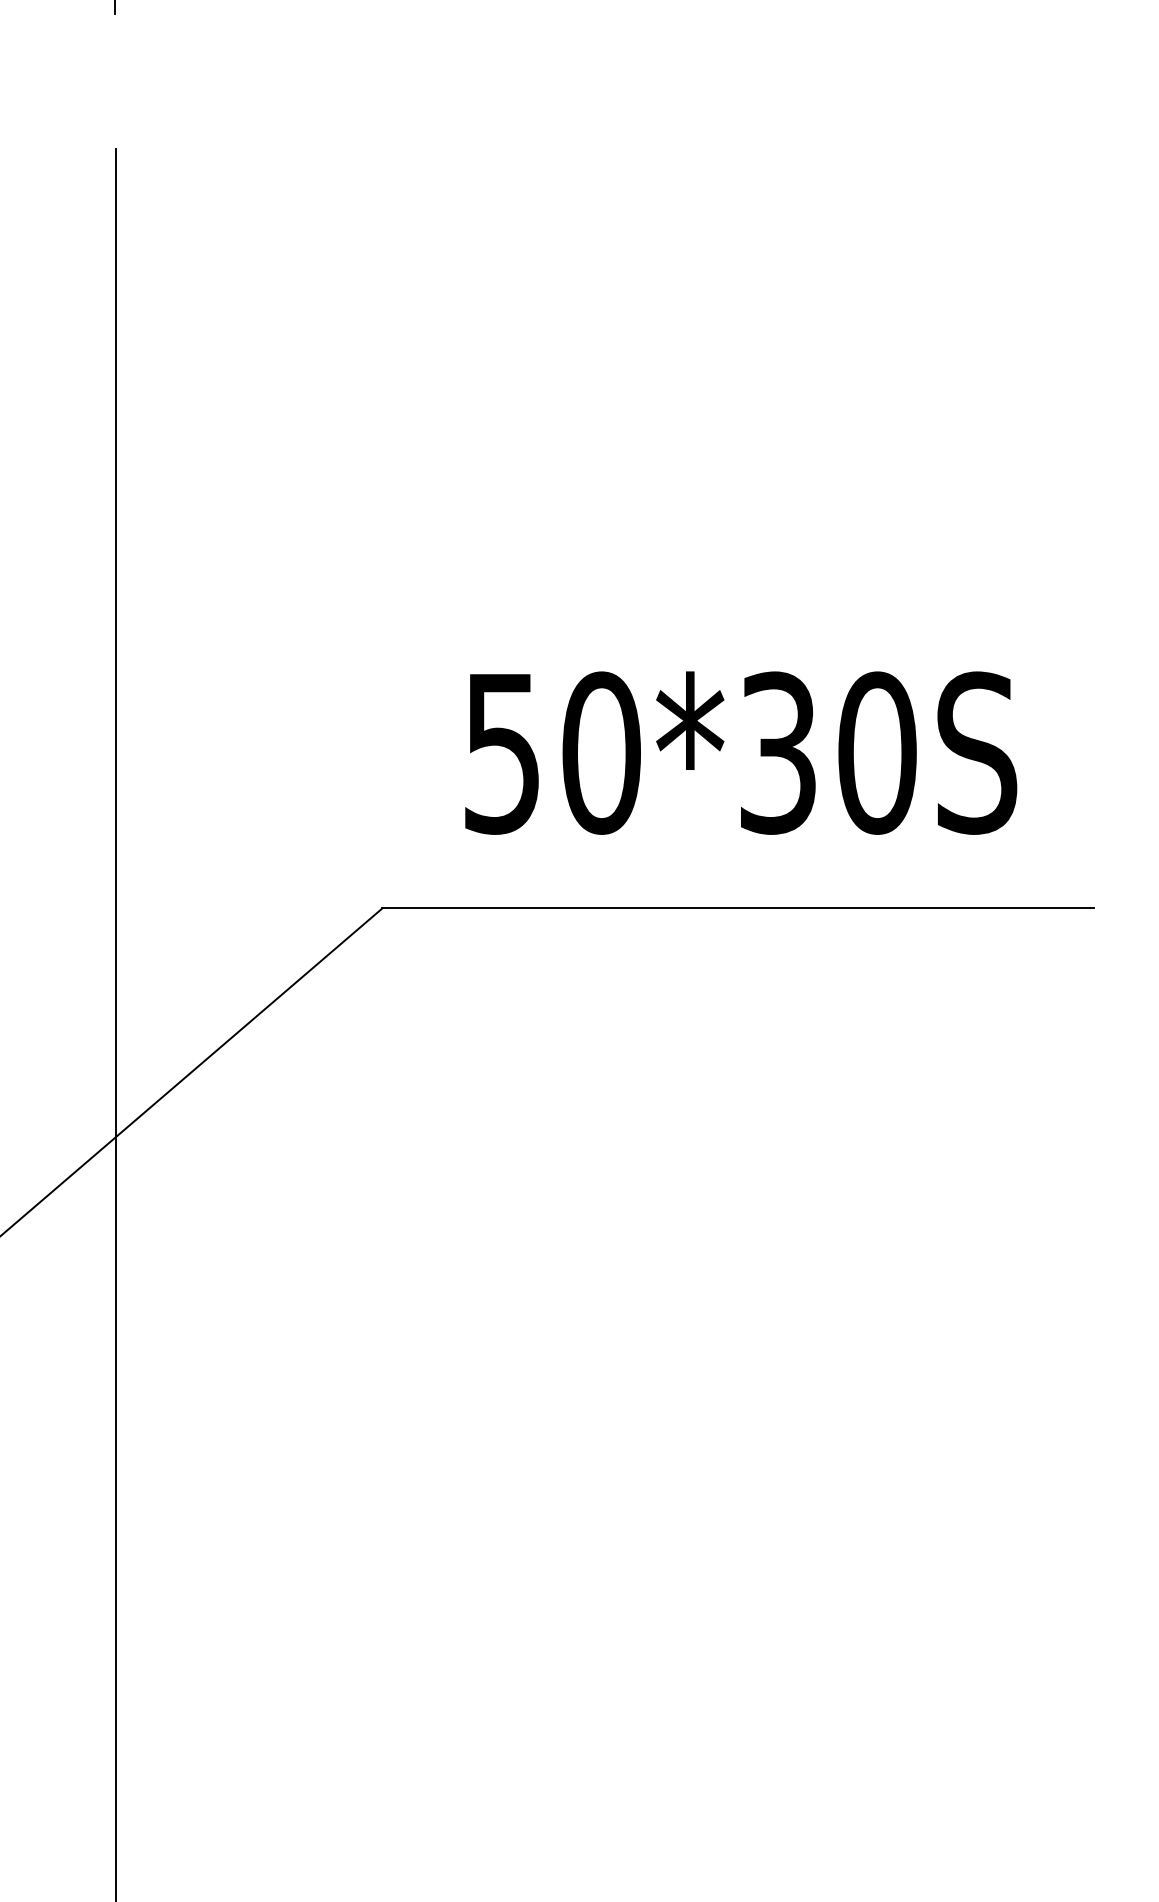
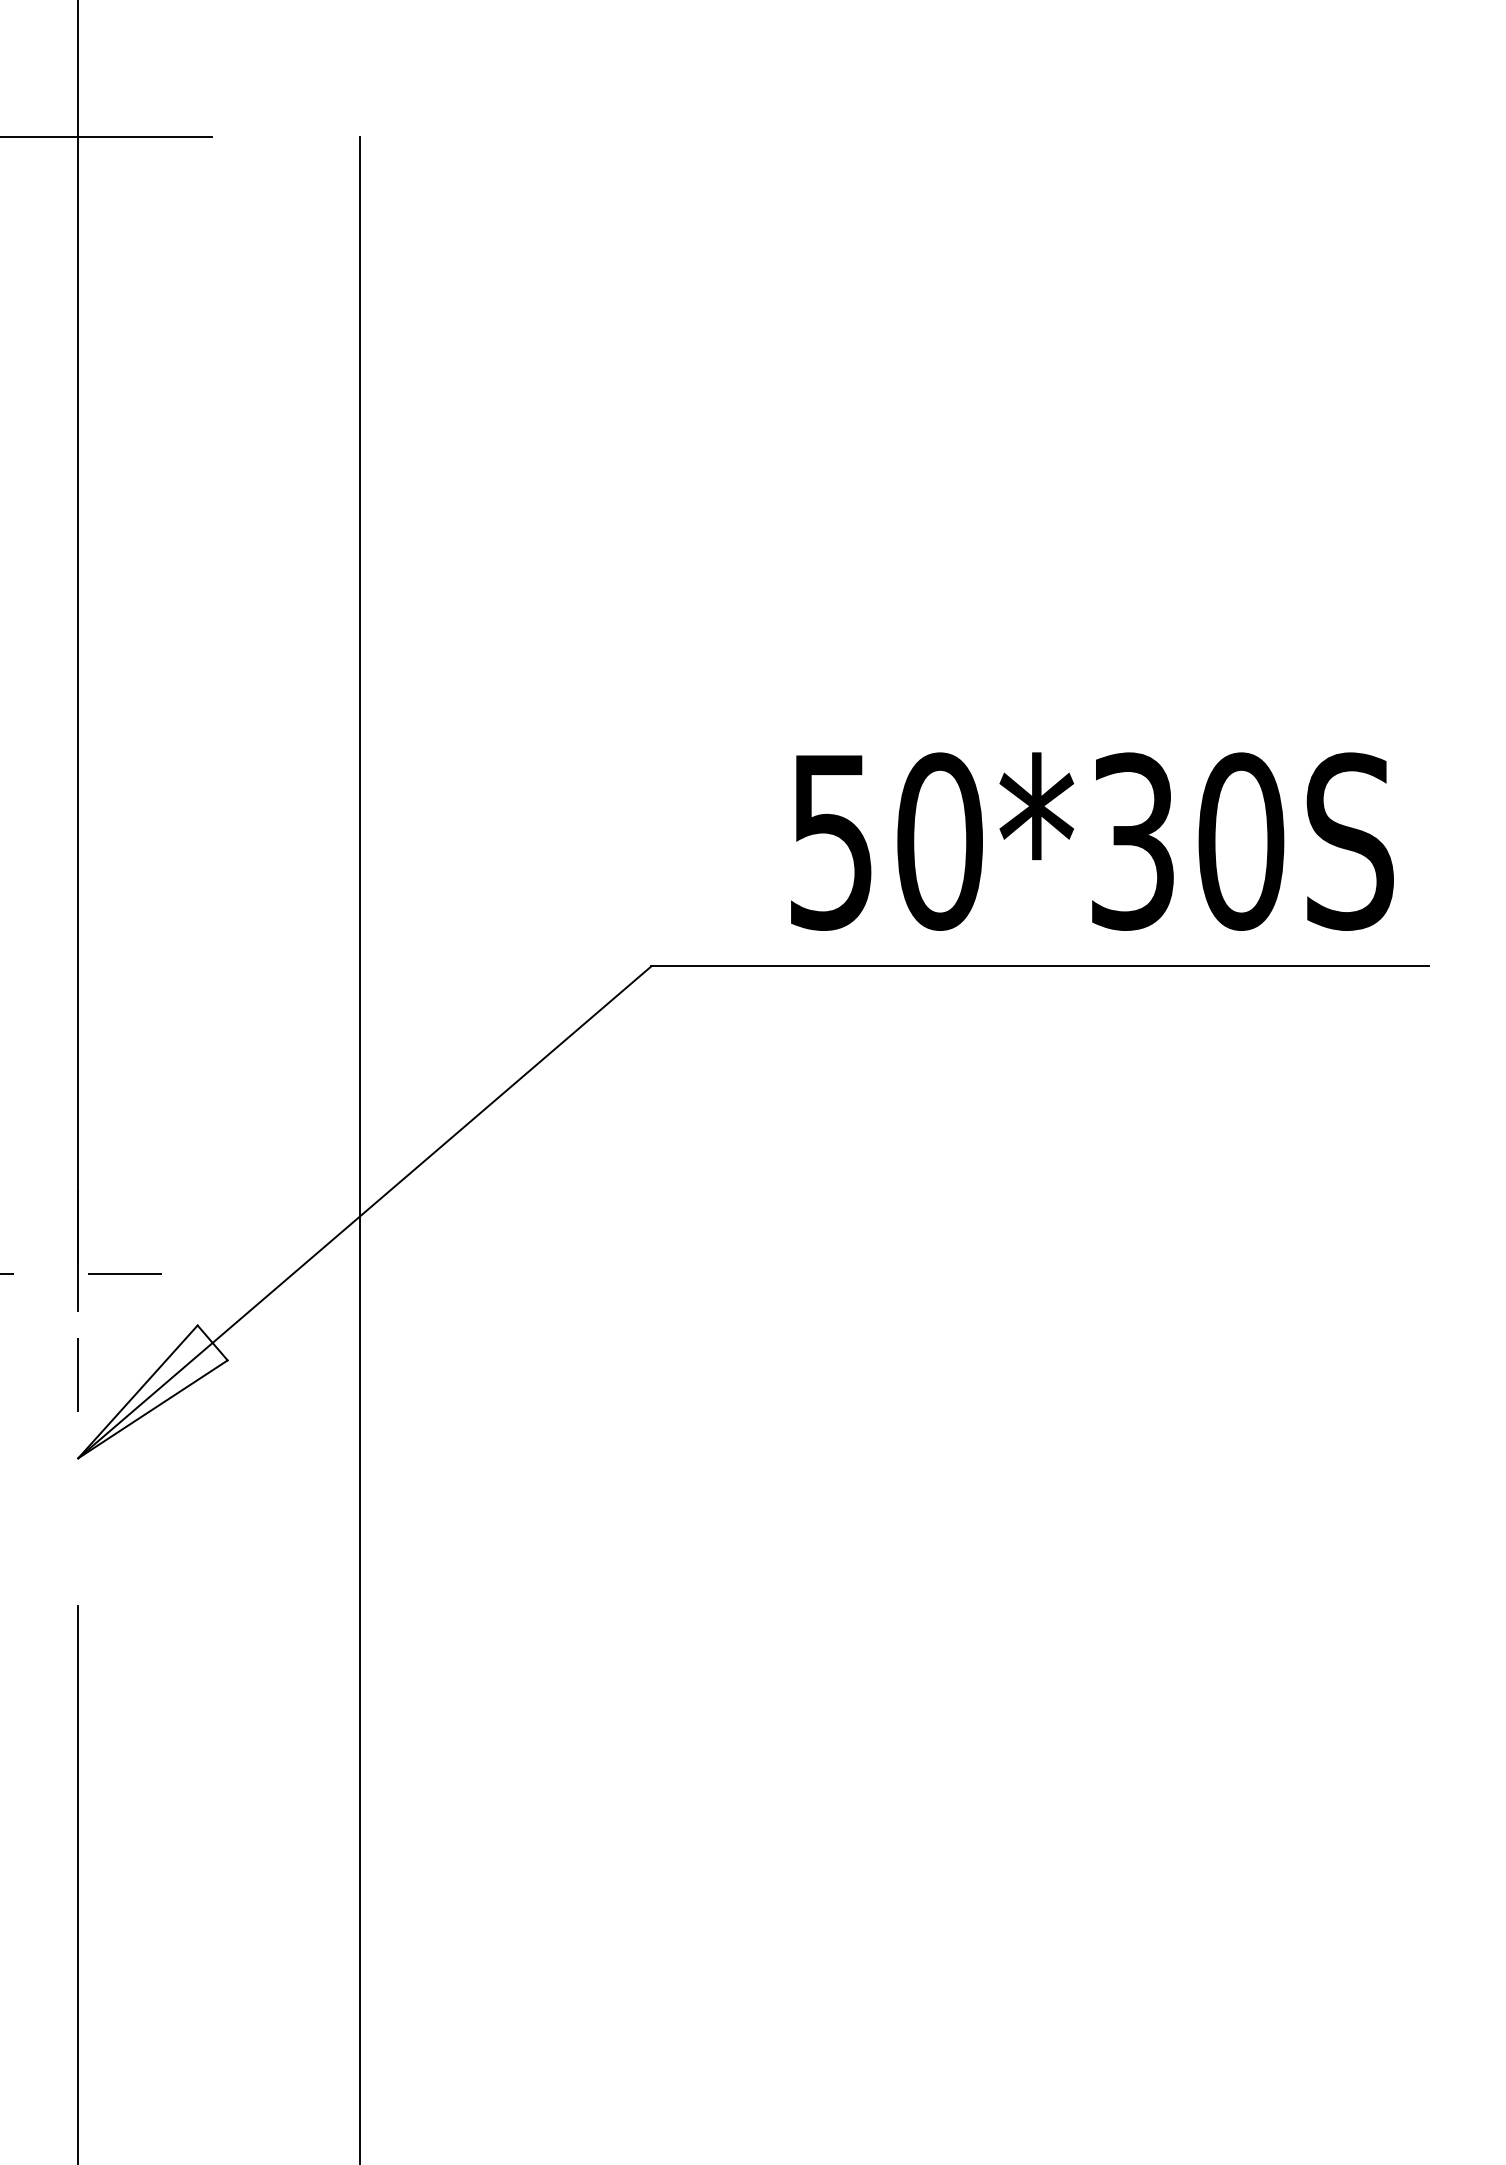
text: (741, 753) -> (1092, 841), moved

